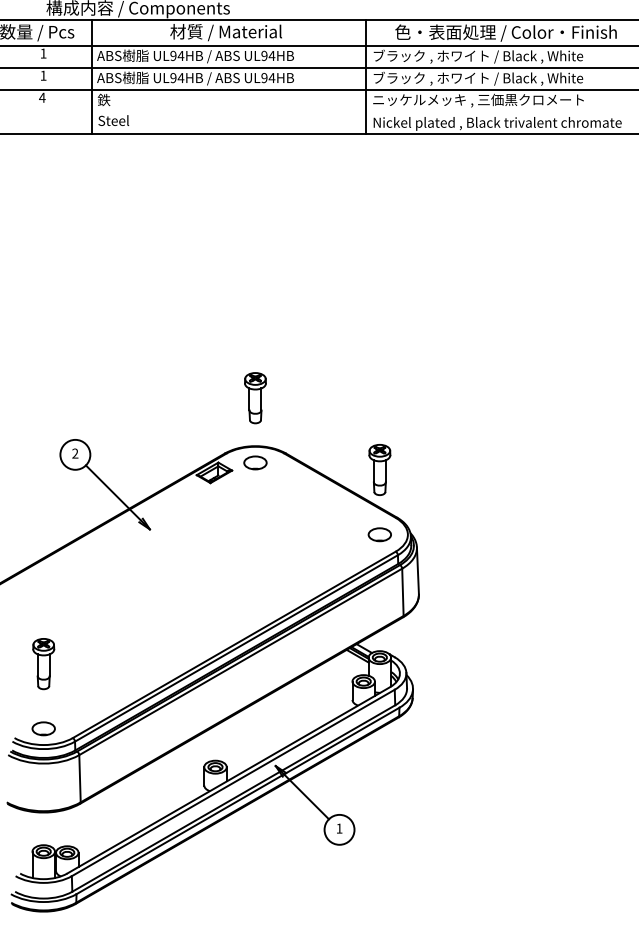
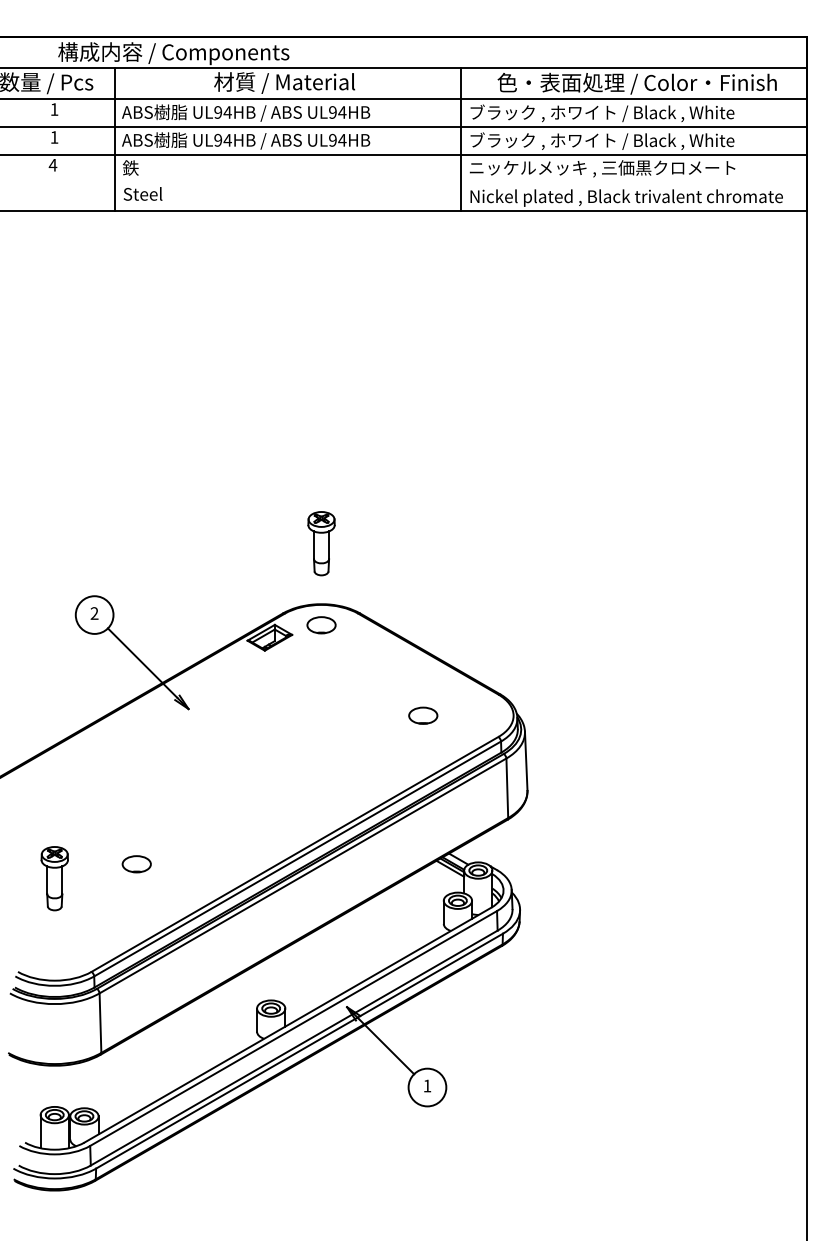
part: (380, 469) -> (478, 633), removed
part: (380, 534) -> (423, 715), moved
part: (43, 729) -> (136, 864), moved

